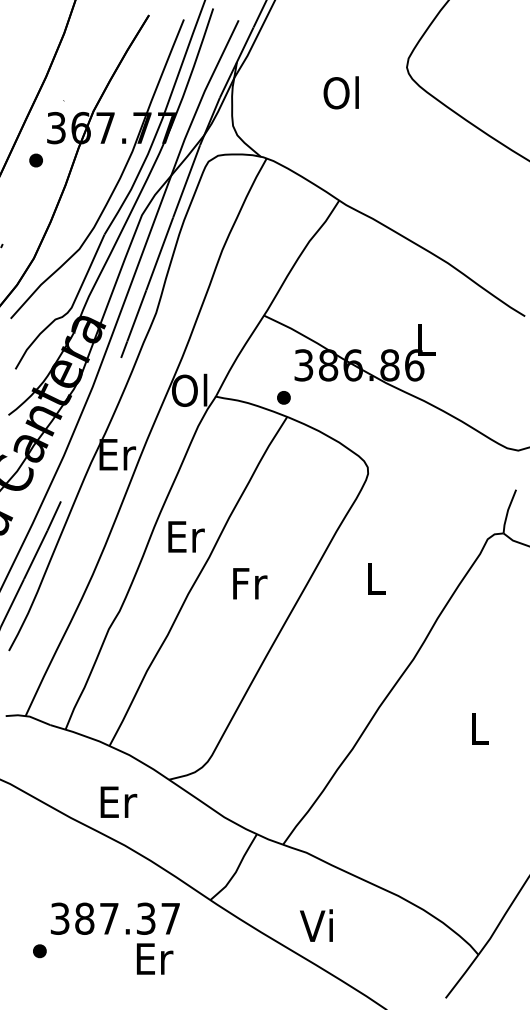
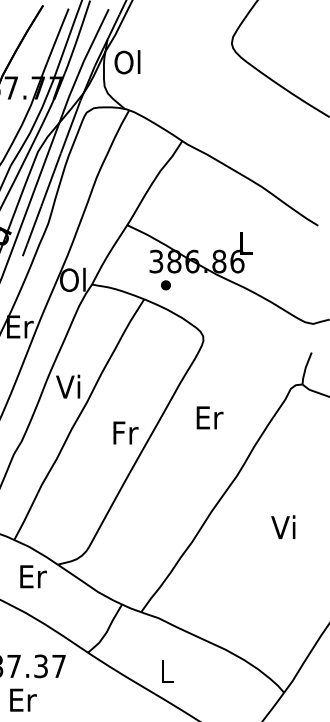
text: (340, 92) -> (126, 62), moved
part: (283, 397) -> (165, 285), moved
text: (185, 536) -> (69, 386), Er -> Vi
text: (377, 578) -> (210, 417), L -> Er
text: (250, 583) -> (126, 432), moved
text: (476, 728) -> (282, 527), L -> Vi
text: (118, 801) -> (33, 576), moved
text: (316, 925) -> (165, 671), Vi -> L
text: (155, 958) -> (23, 699), moved

